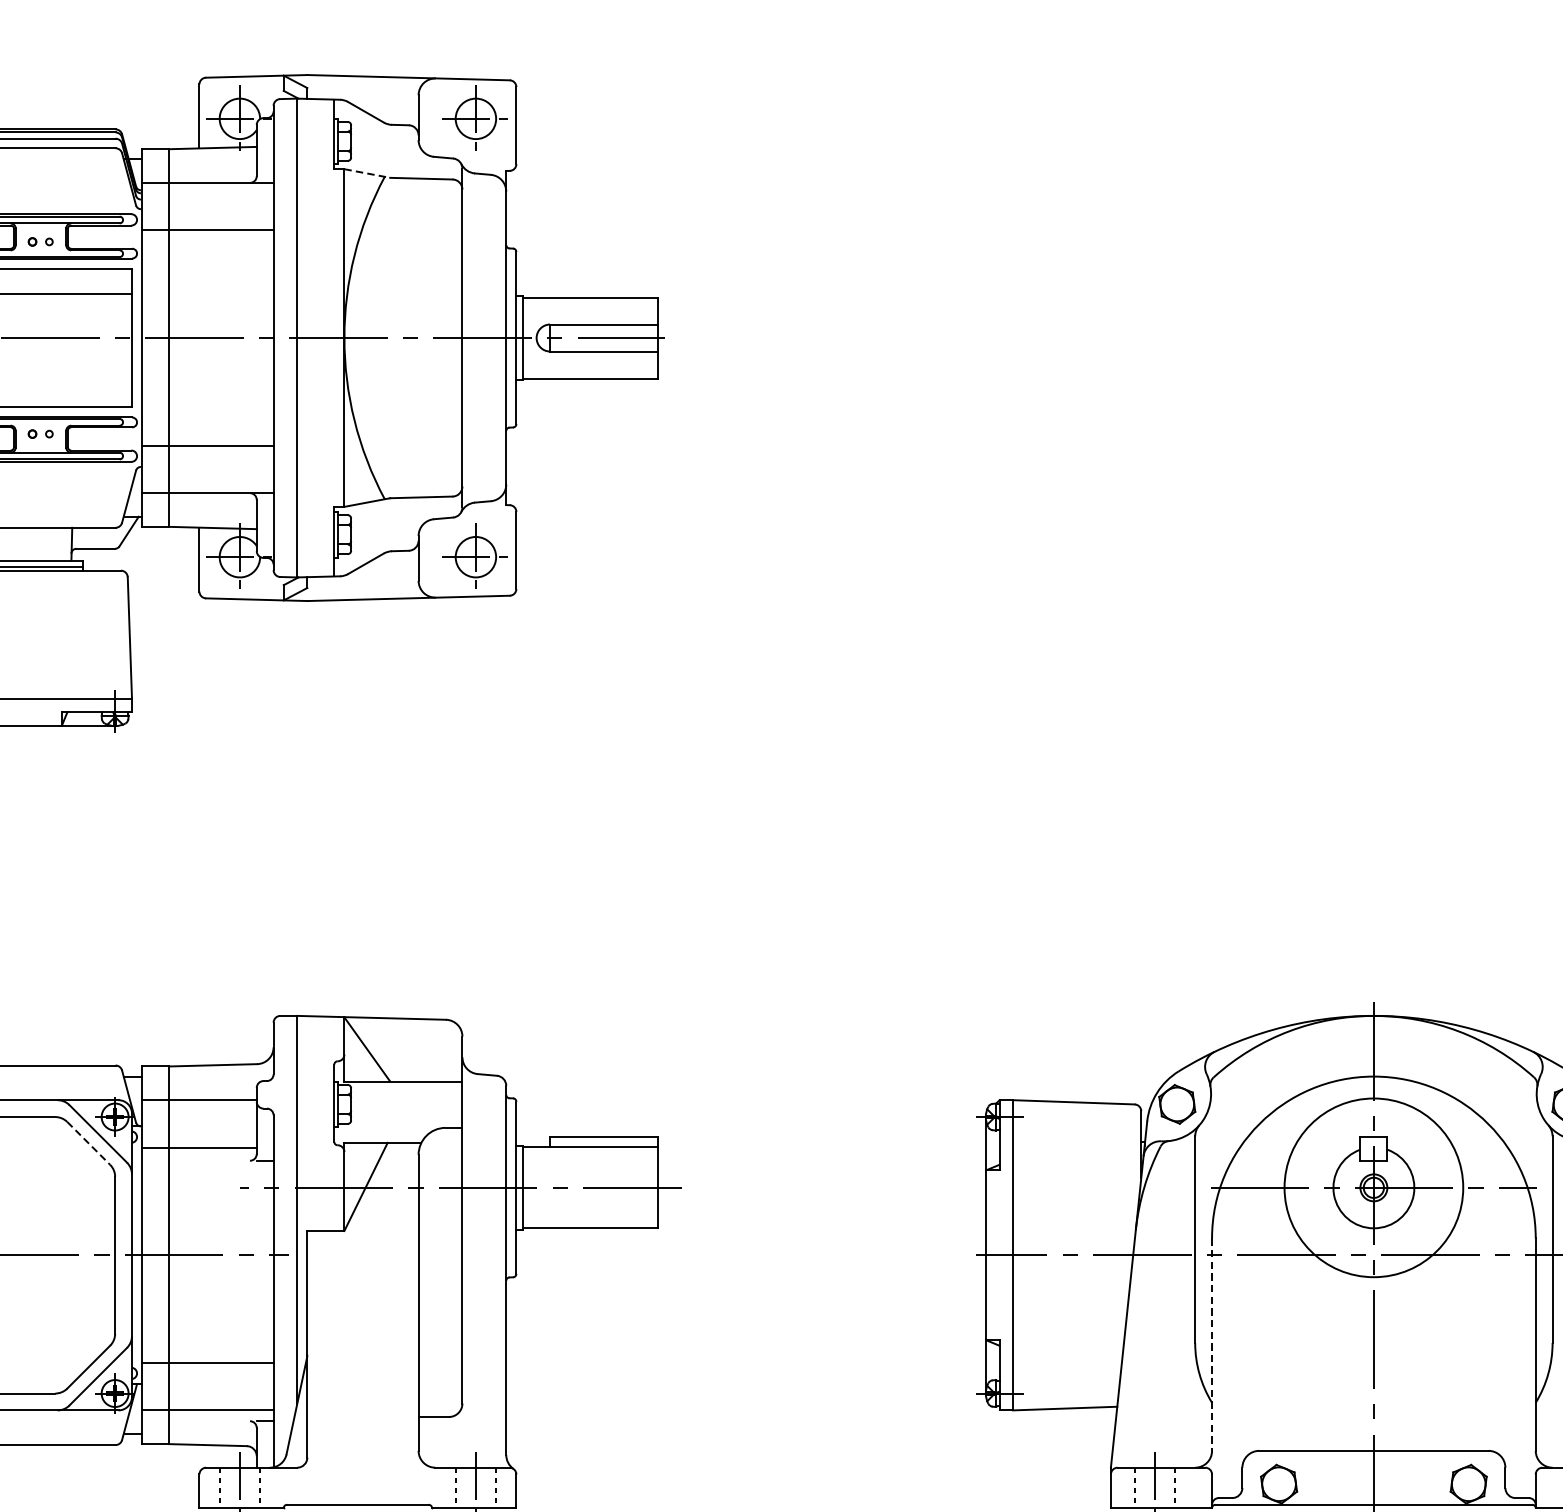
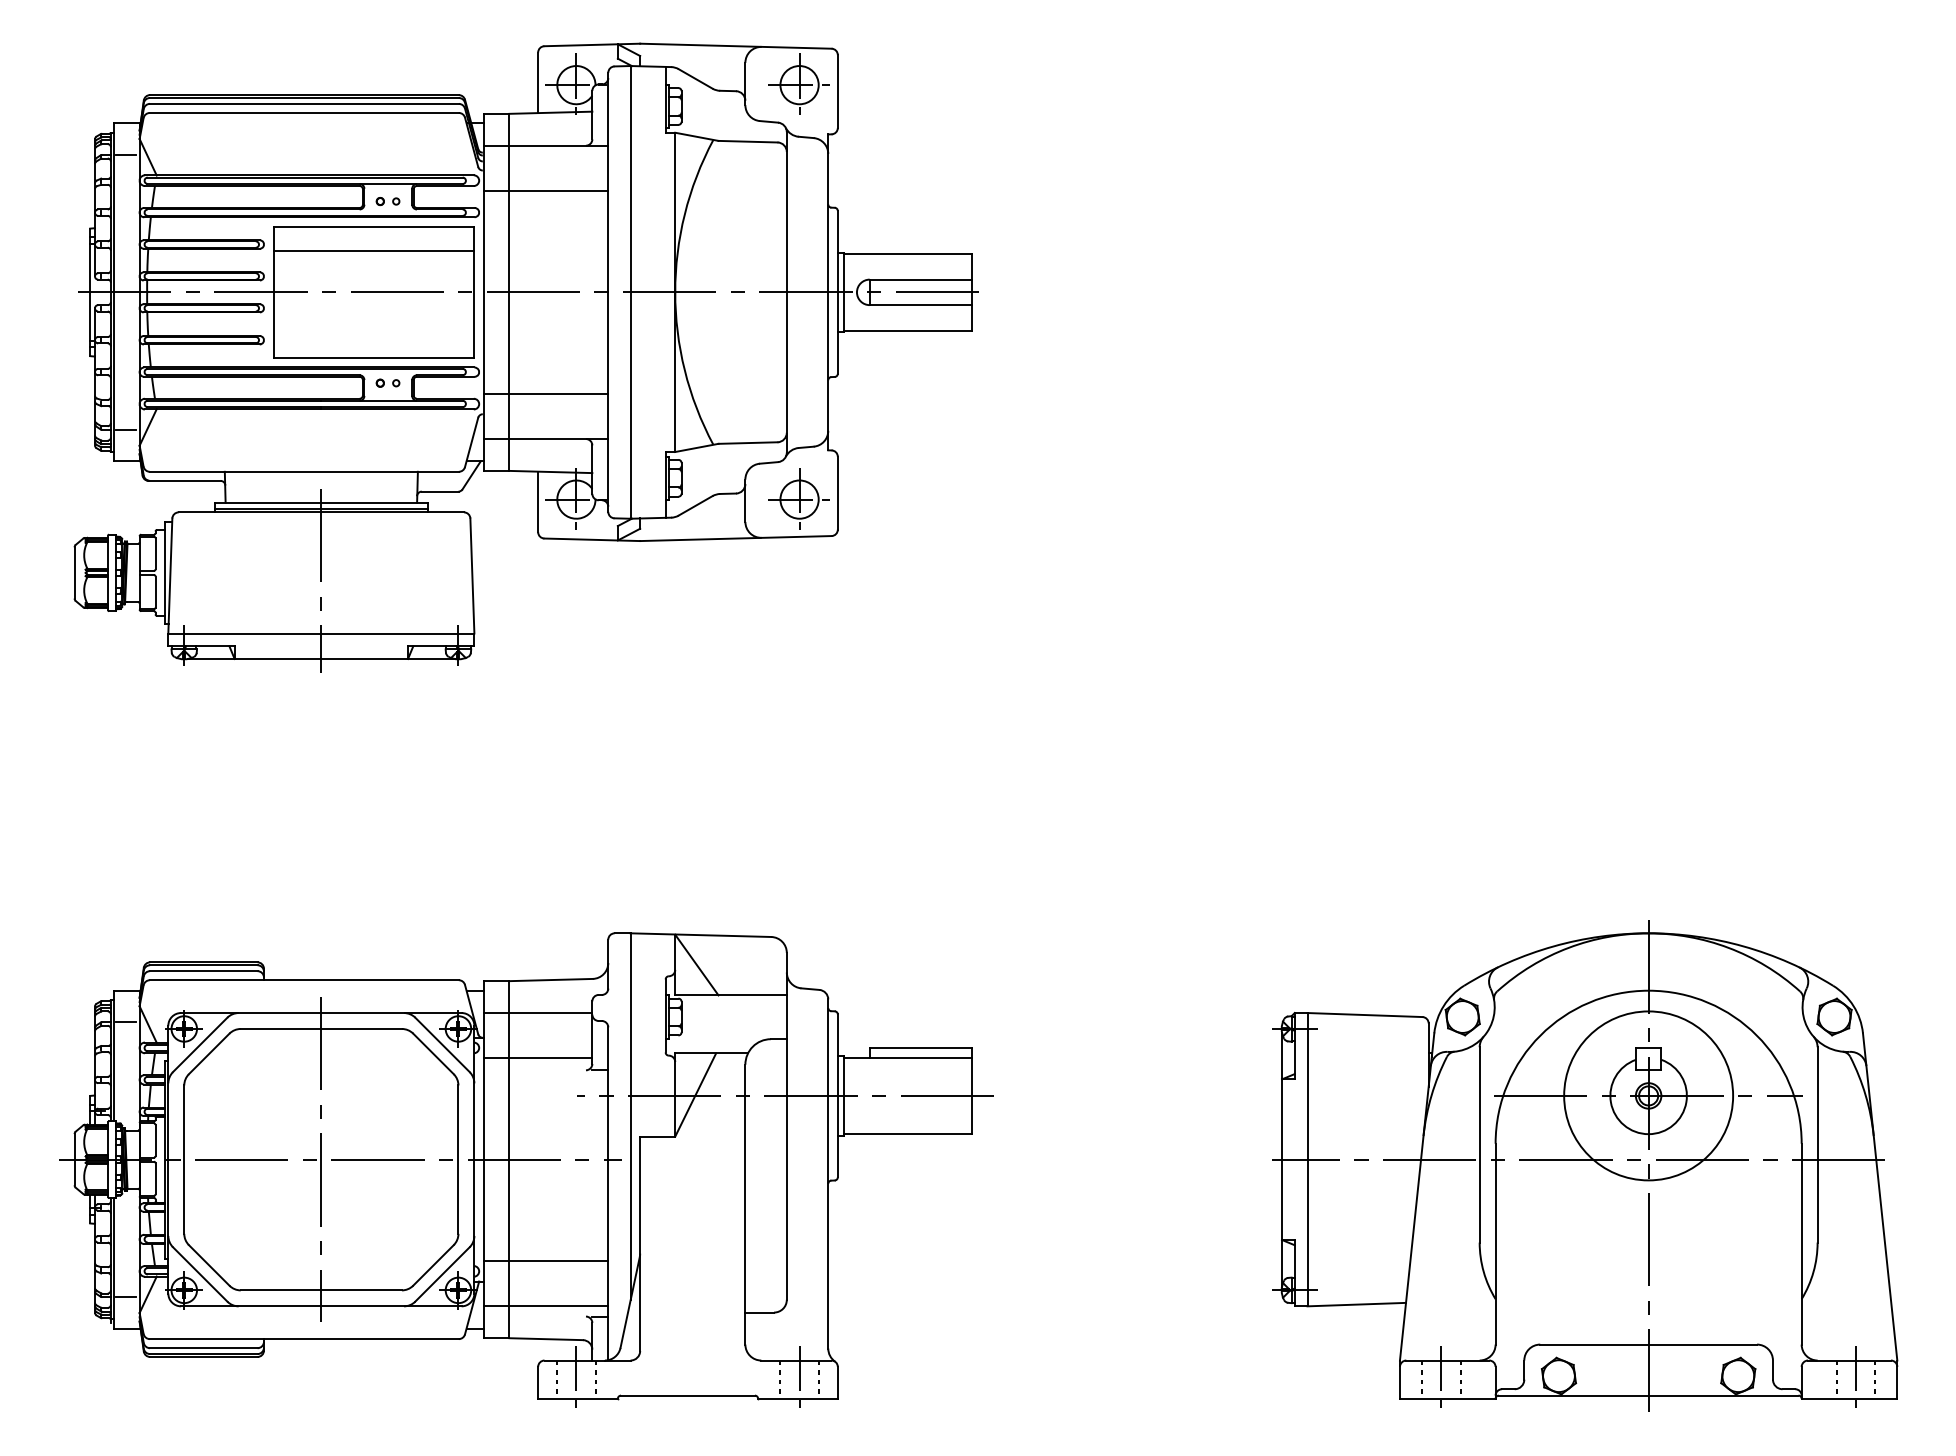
line: (367, 173) -> (697, 136), dashed -> solid
line: (88, 1142) -> (433, 1053), dashed -> solid
line: (1211, 1344) -> (1495, 1244), dashed -> solid

